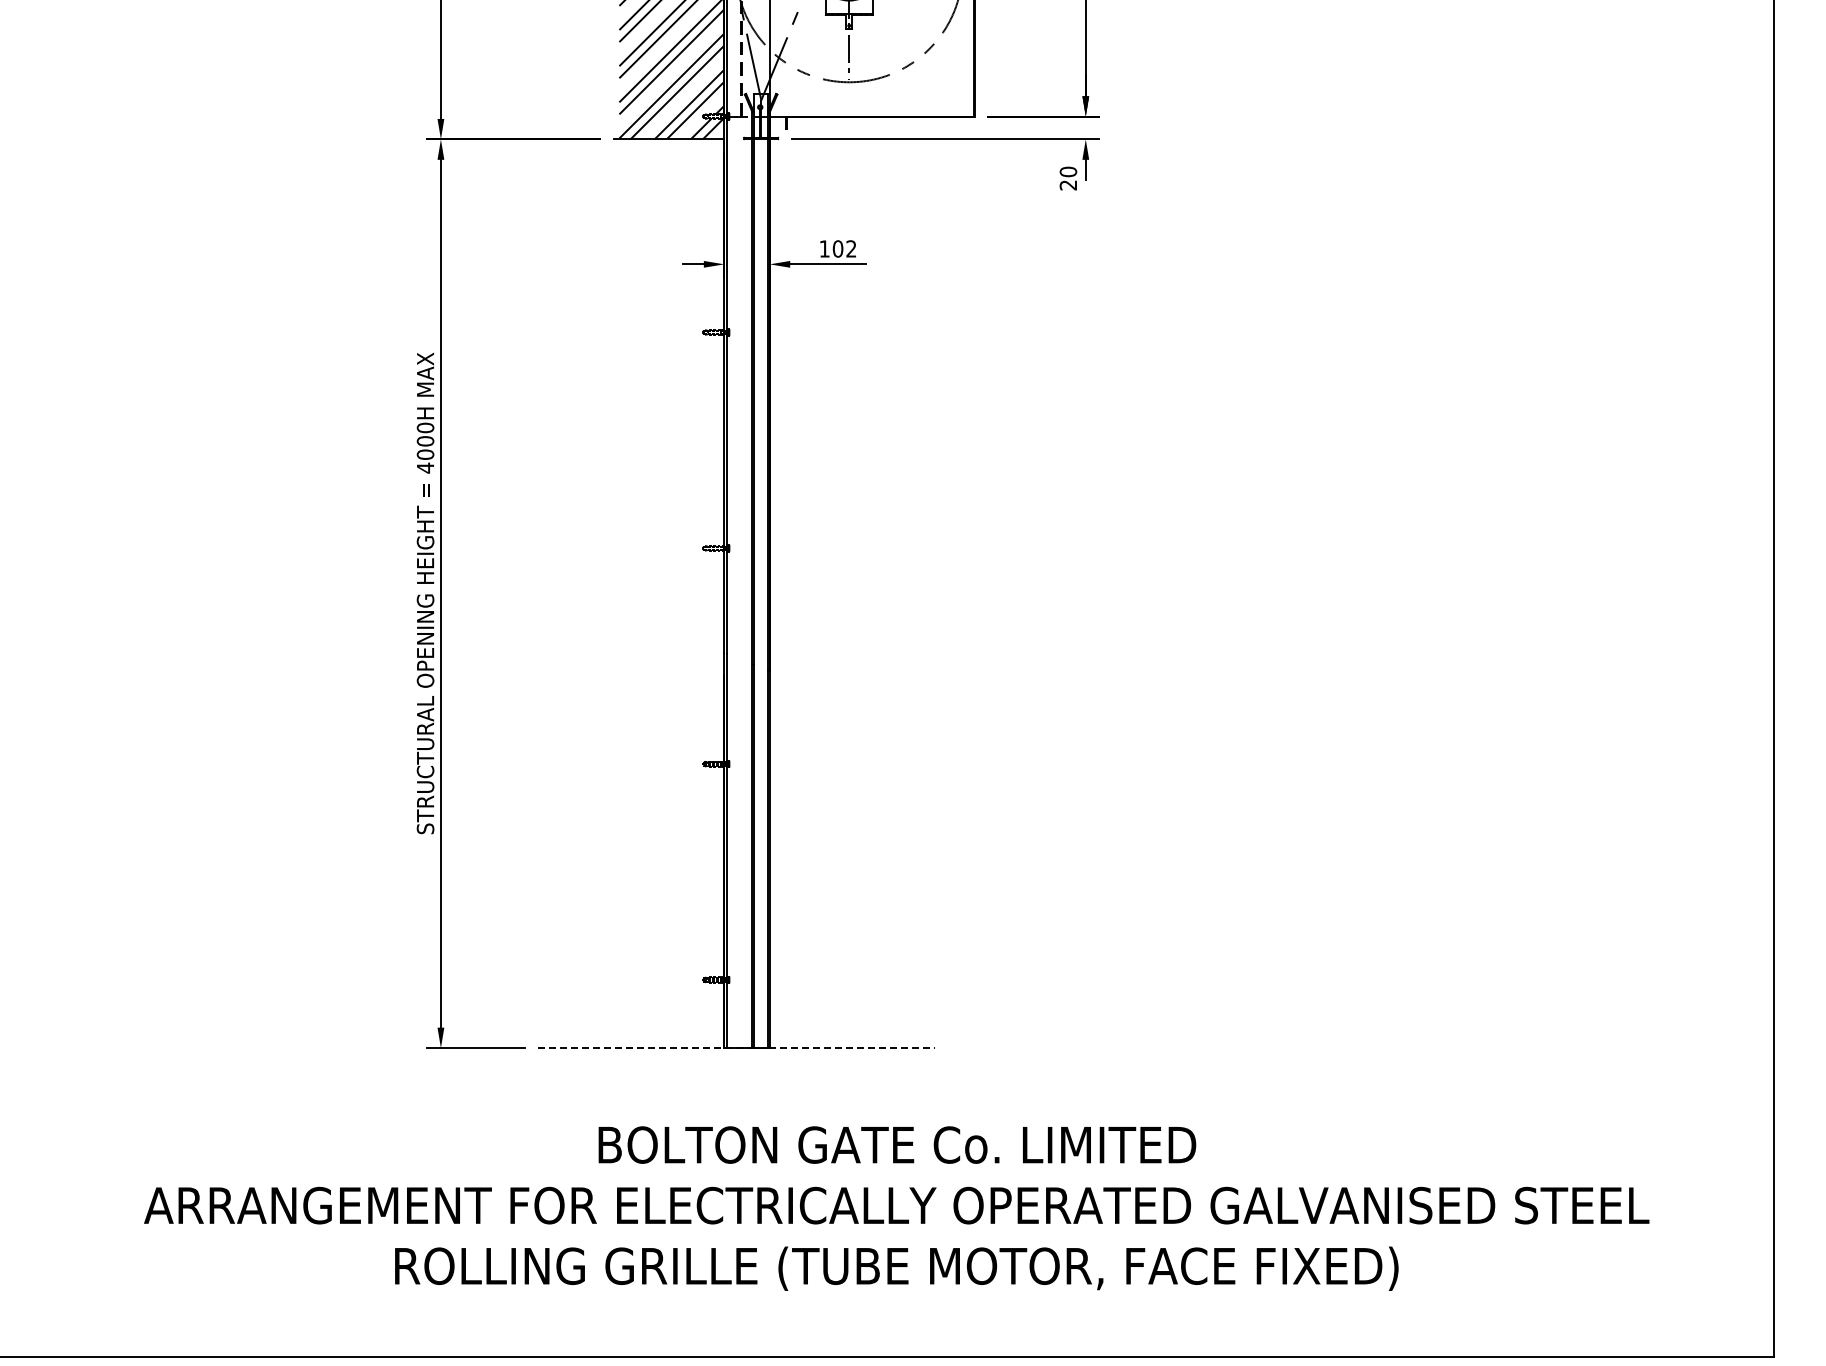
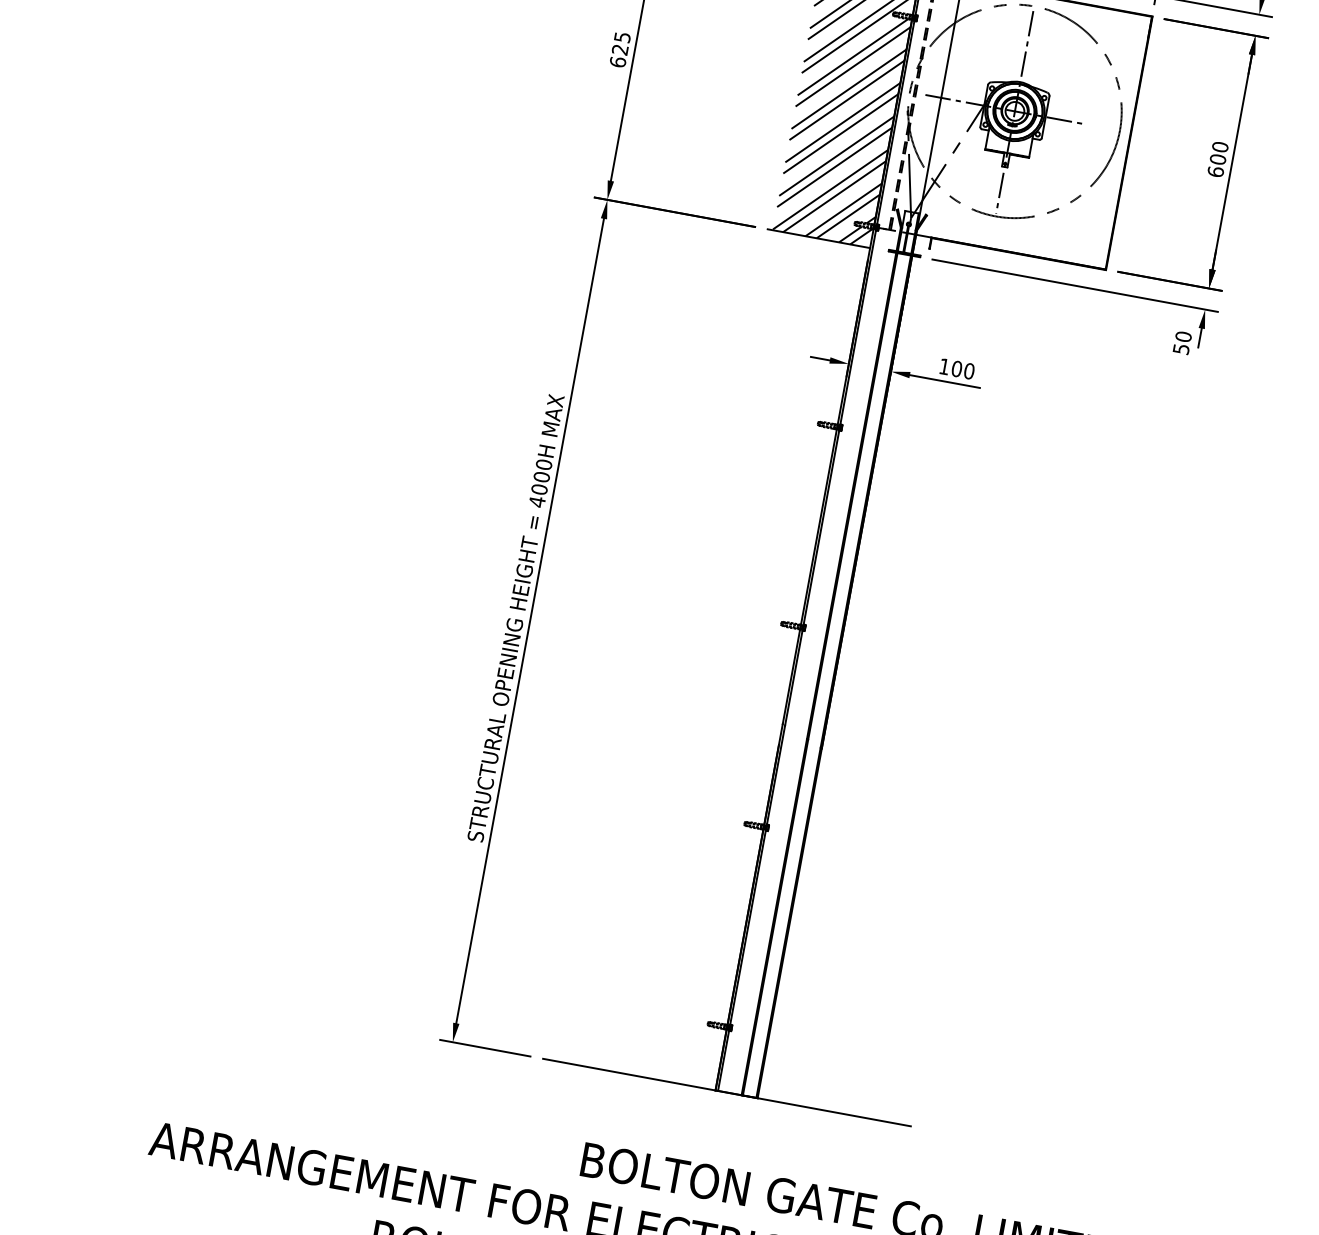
text: (1068, 185) -> (1181, 349), 20 -> 50
text: (851, 248) -> (969, 370), 102 -> 100
line: (737, 1048) -> (727, 1093), dashed -> solid

